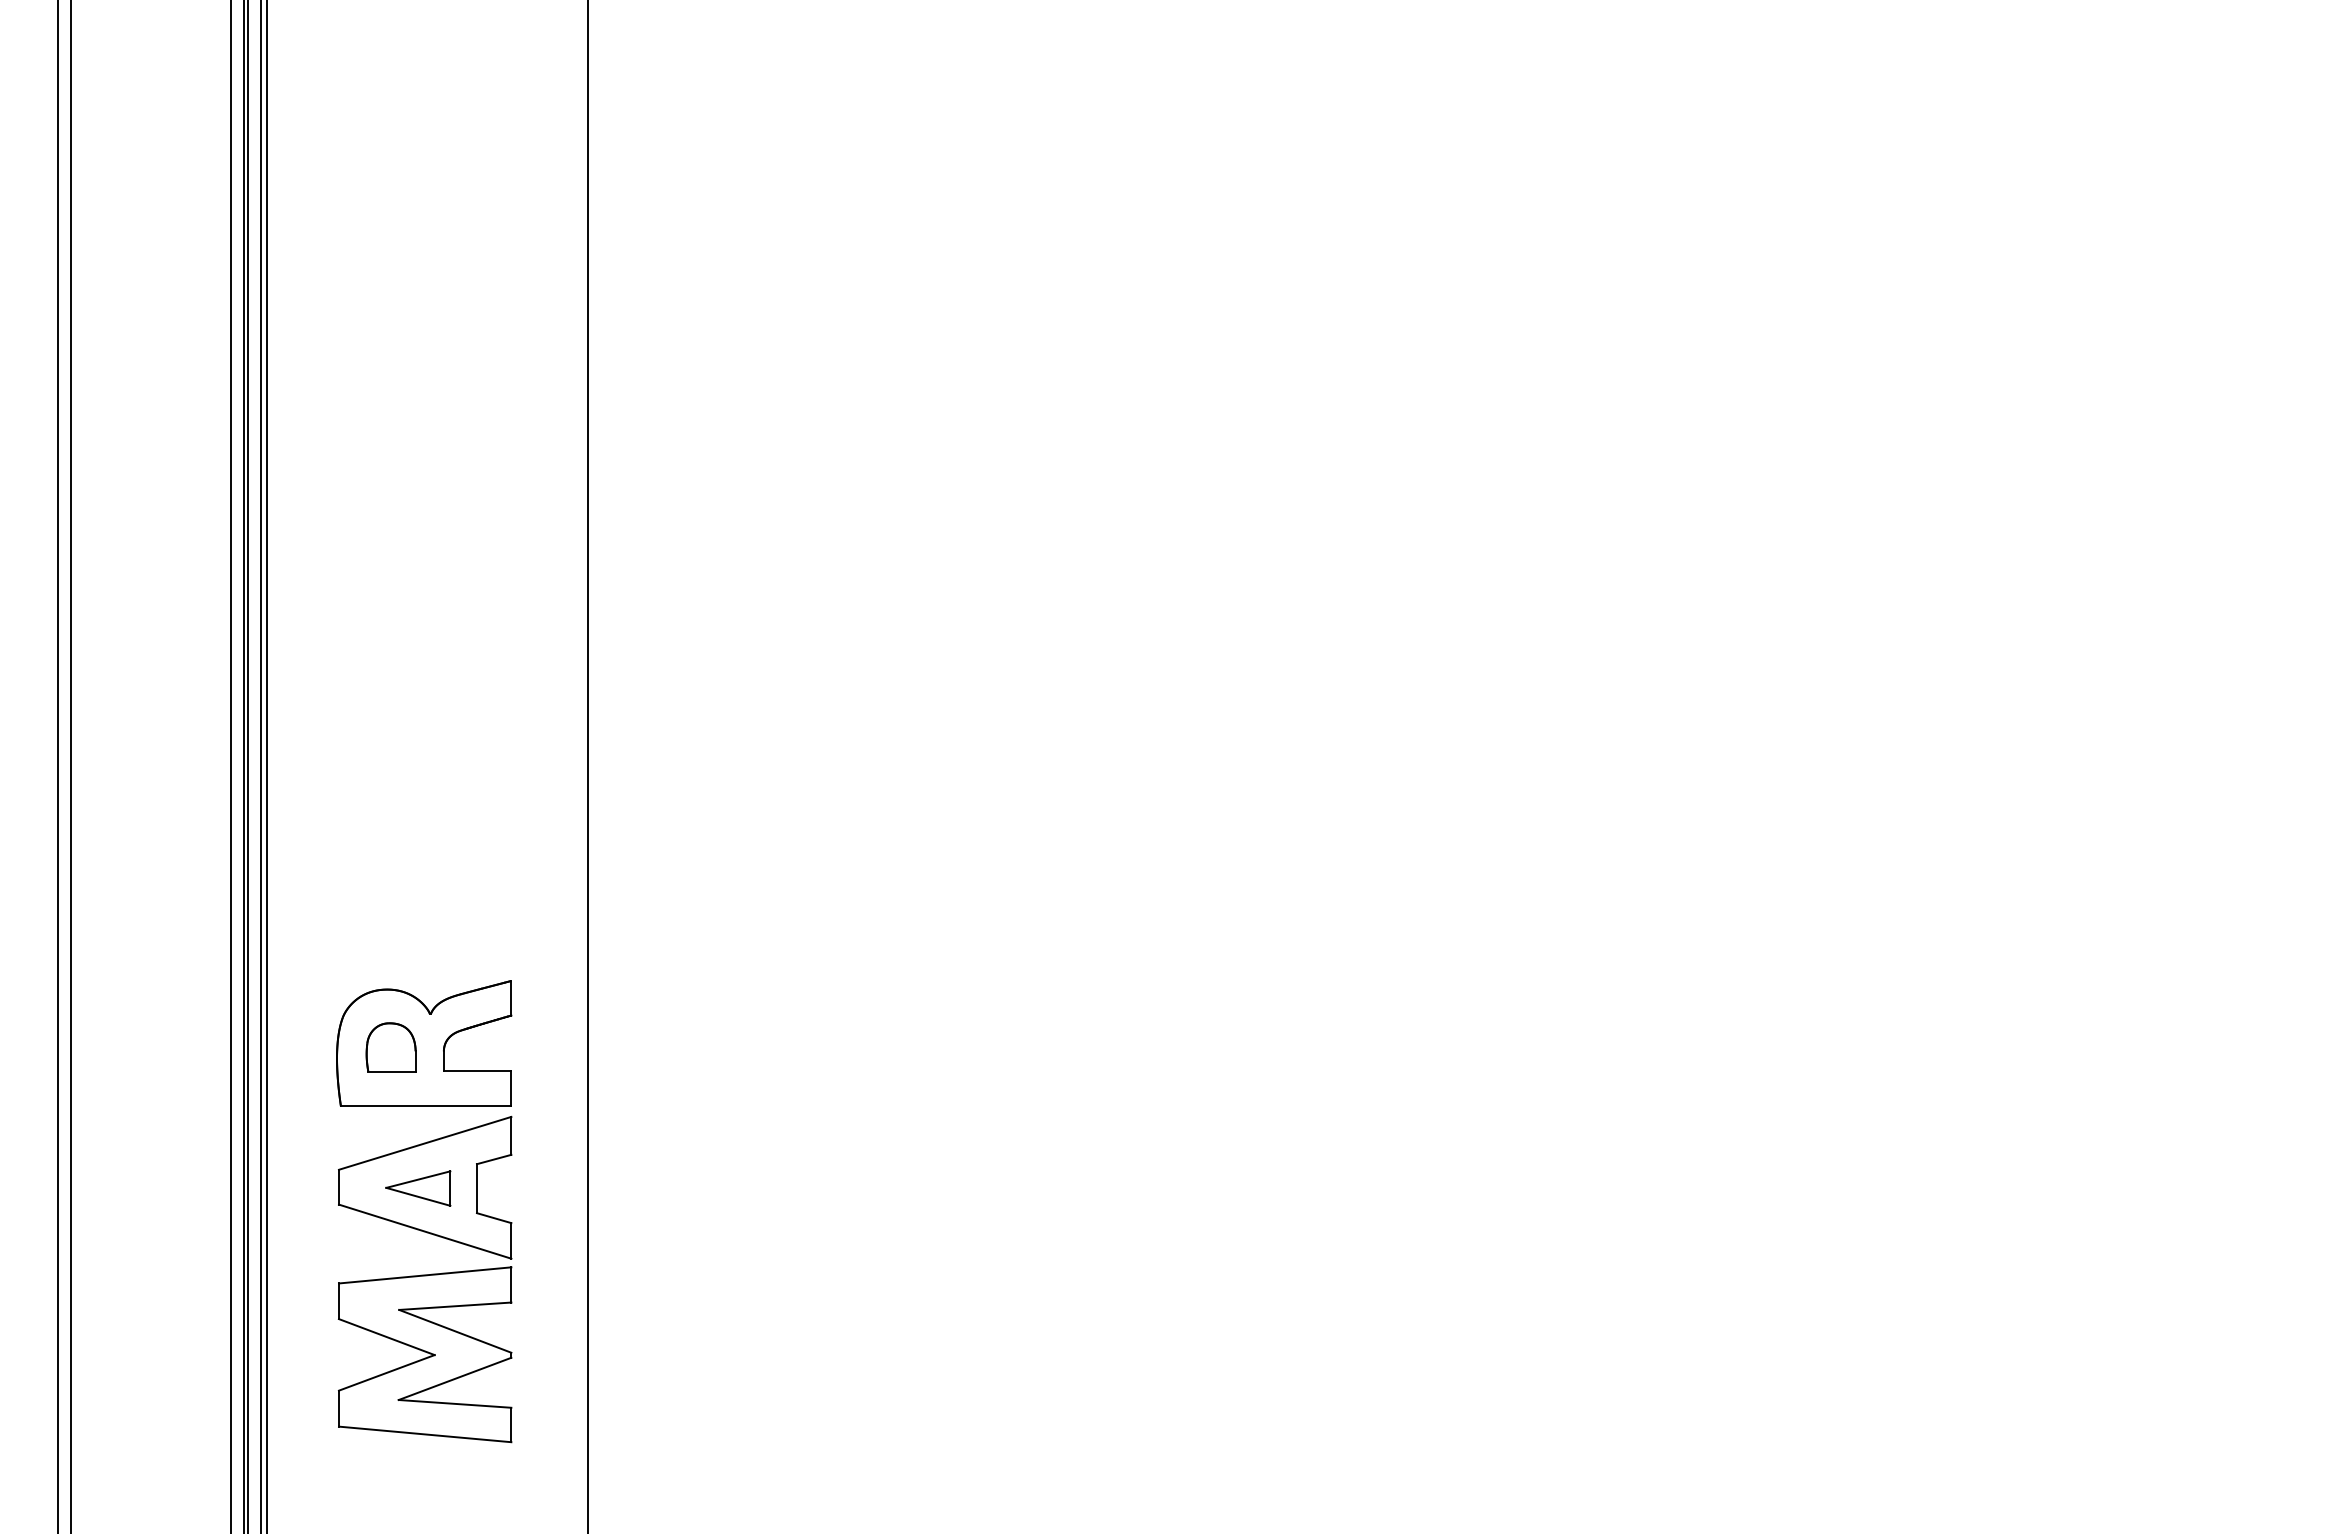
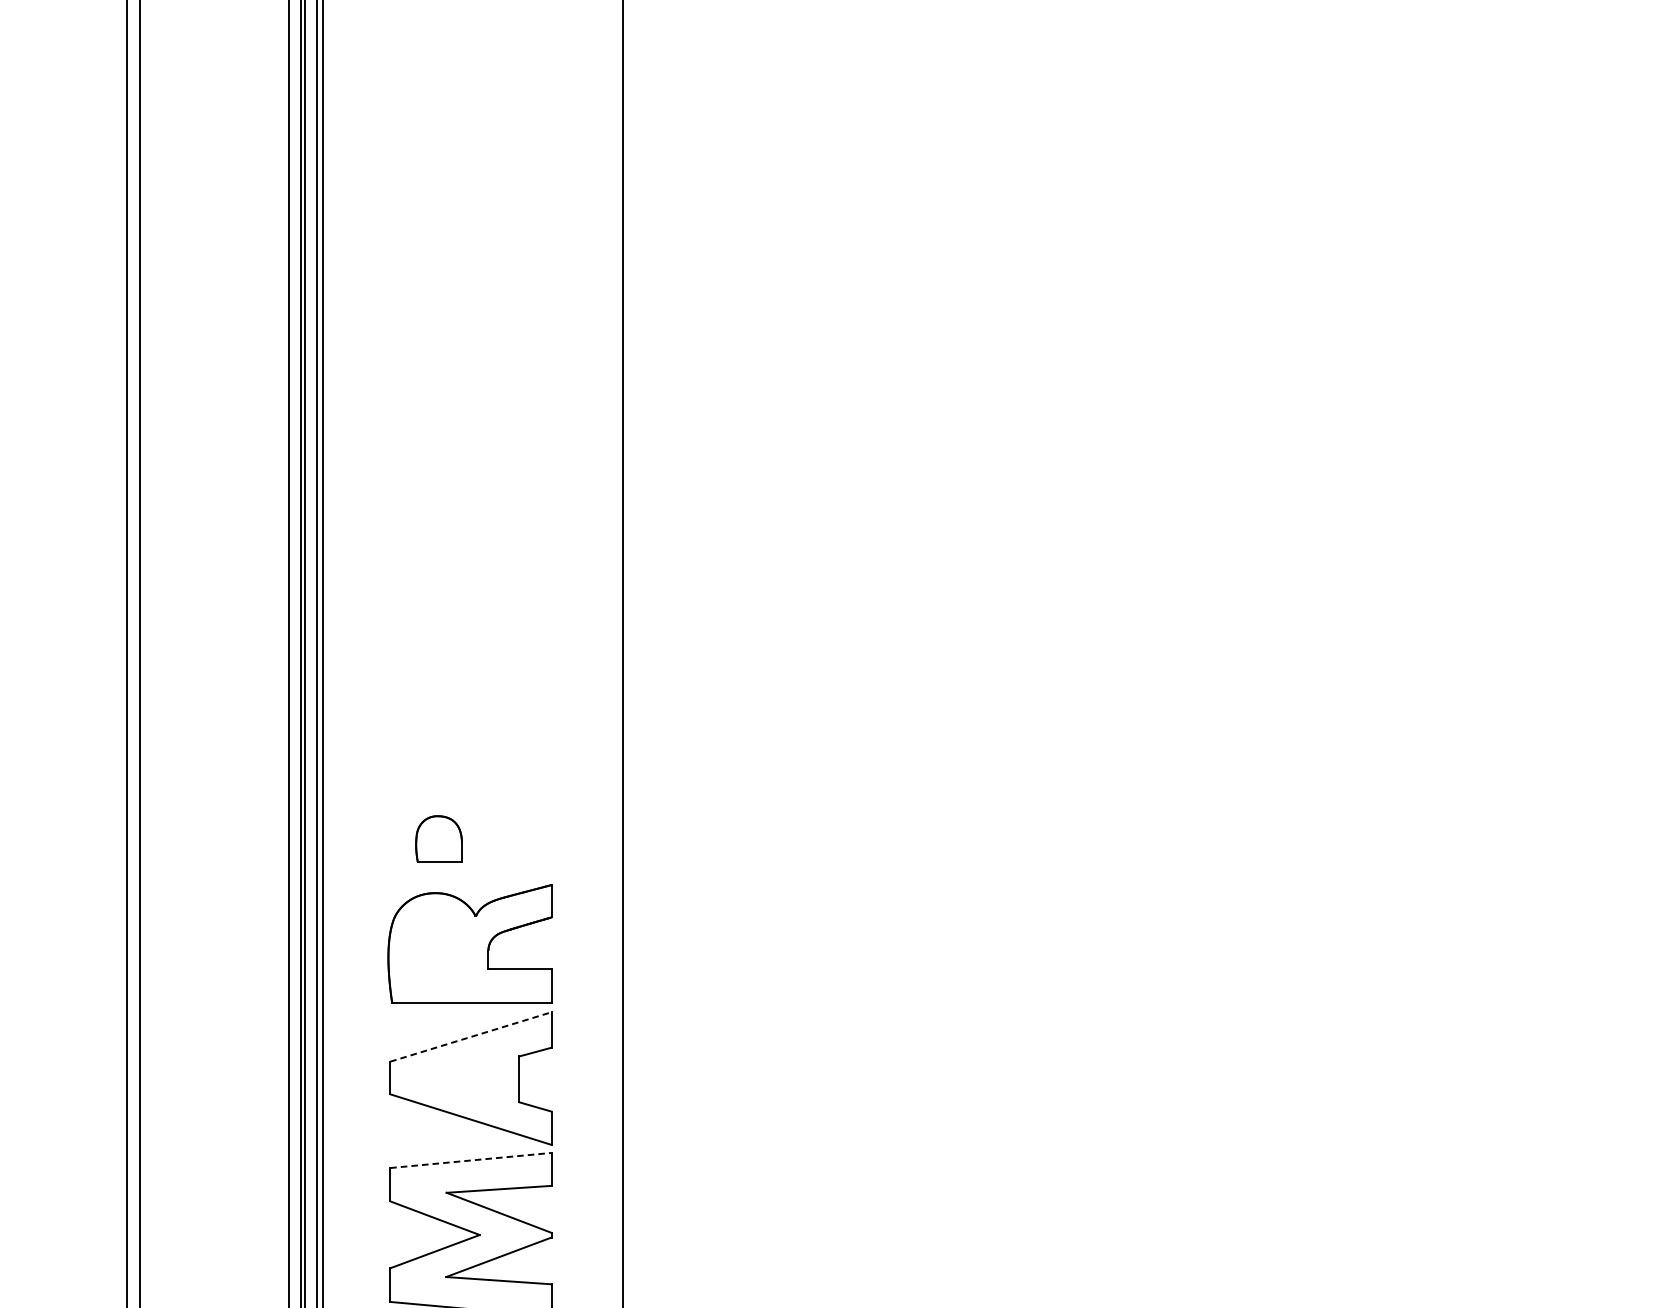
part: (390, 1047) -> (438, 838), moved
line: (425, 1143) -> (471, 1037), solid -> dashed
part: (418, 1188) -> (464, 1079), removed
line: (425, 1275) -> (471, 1160), solid -> dashed

